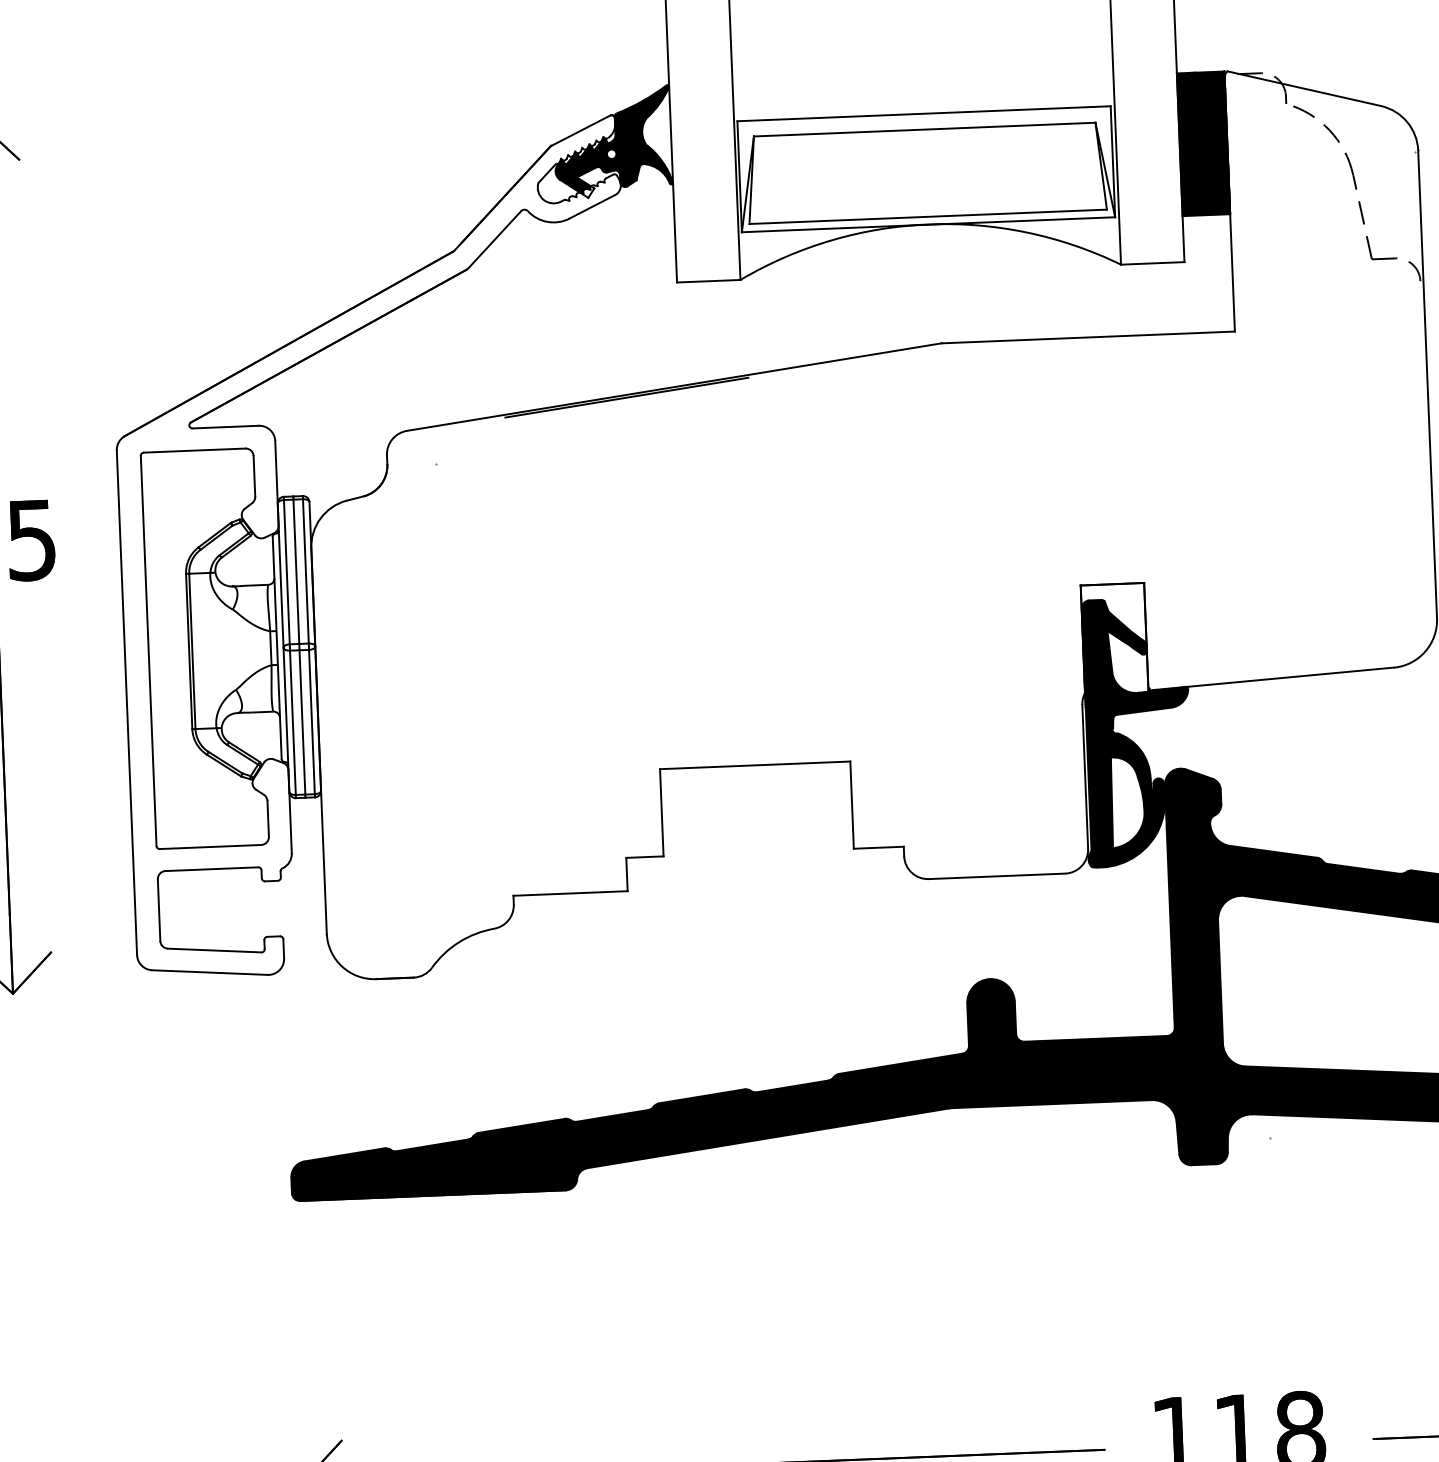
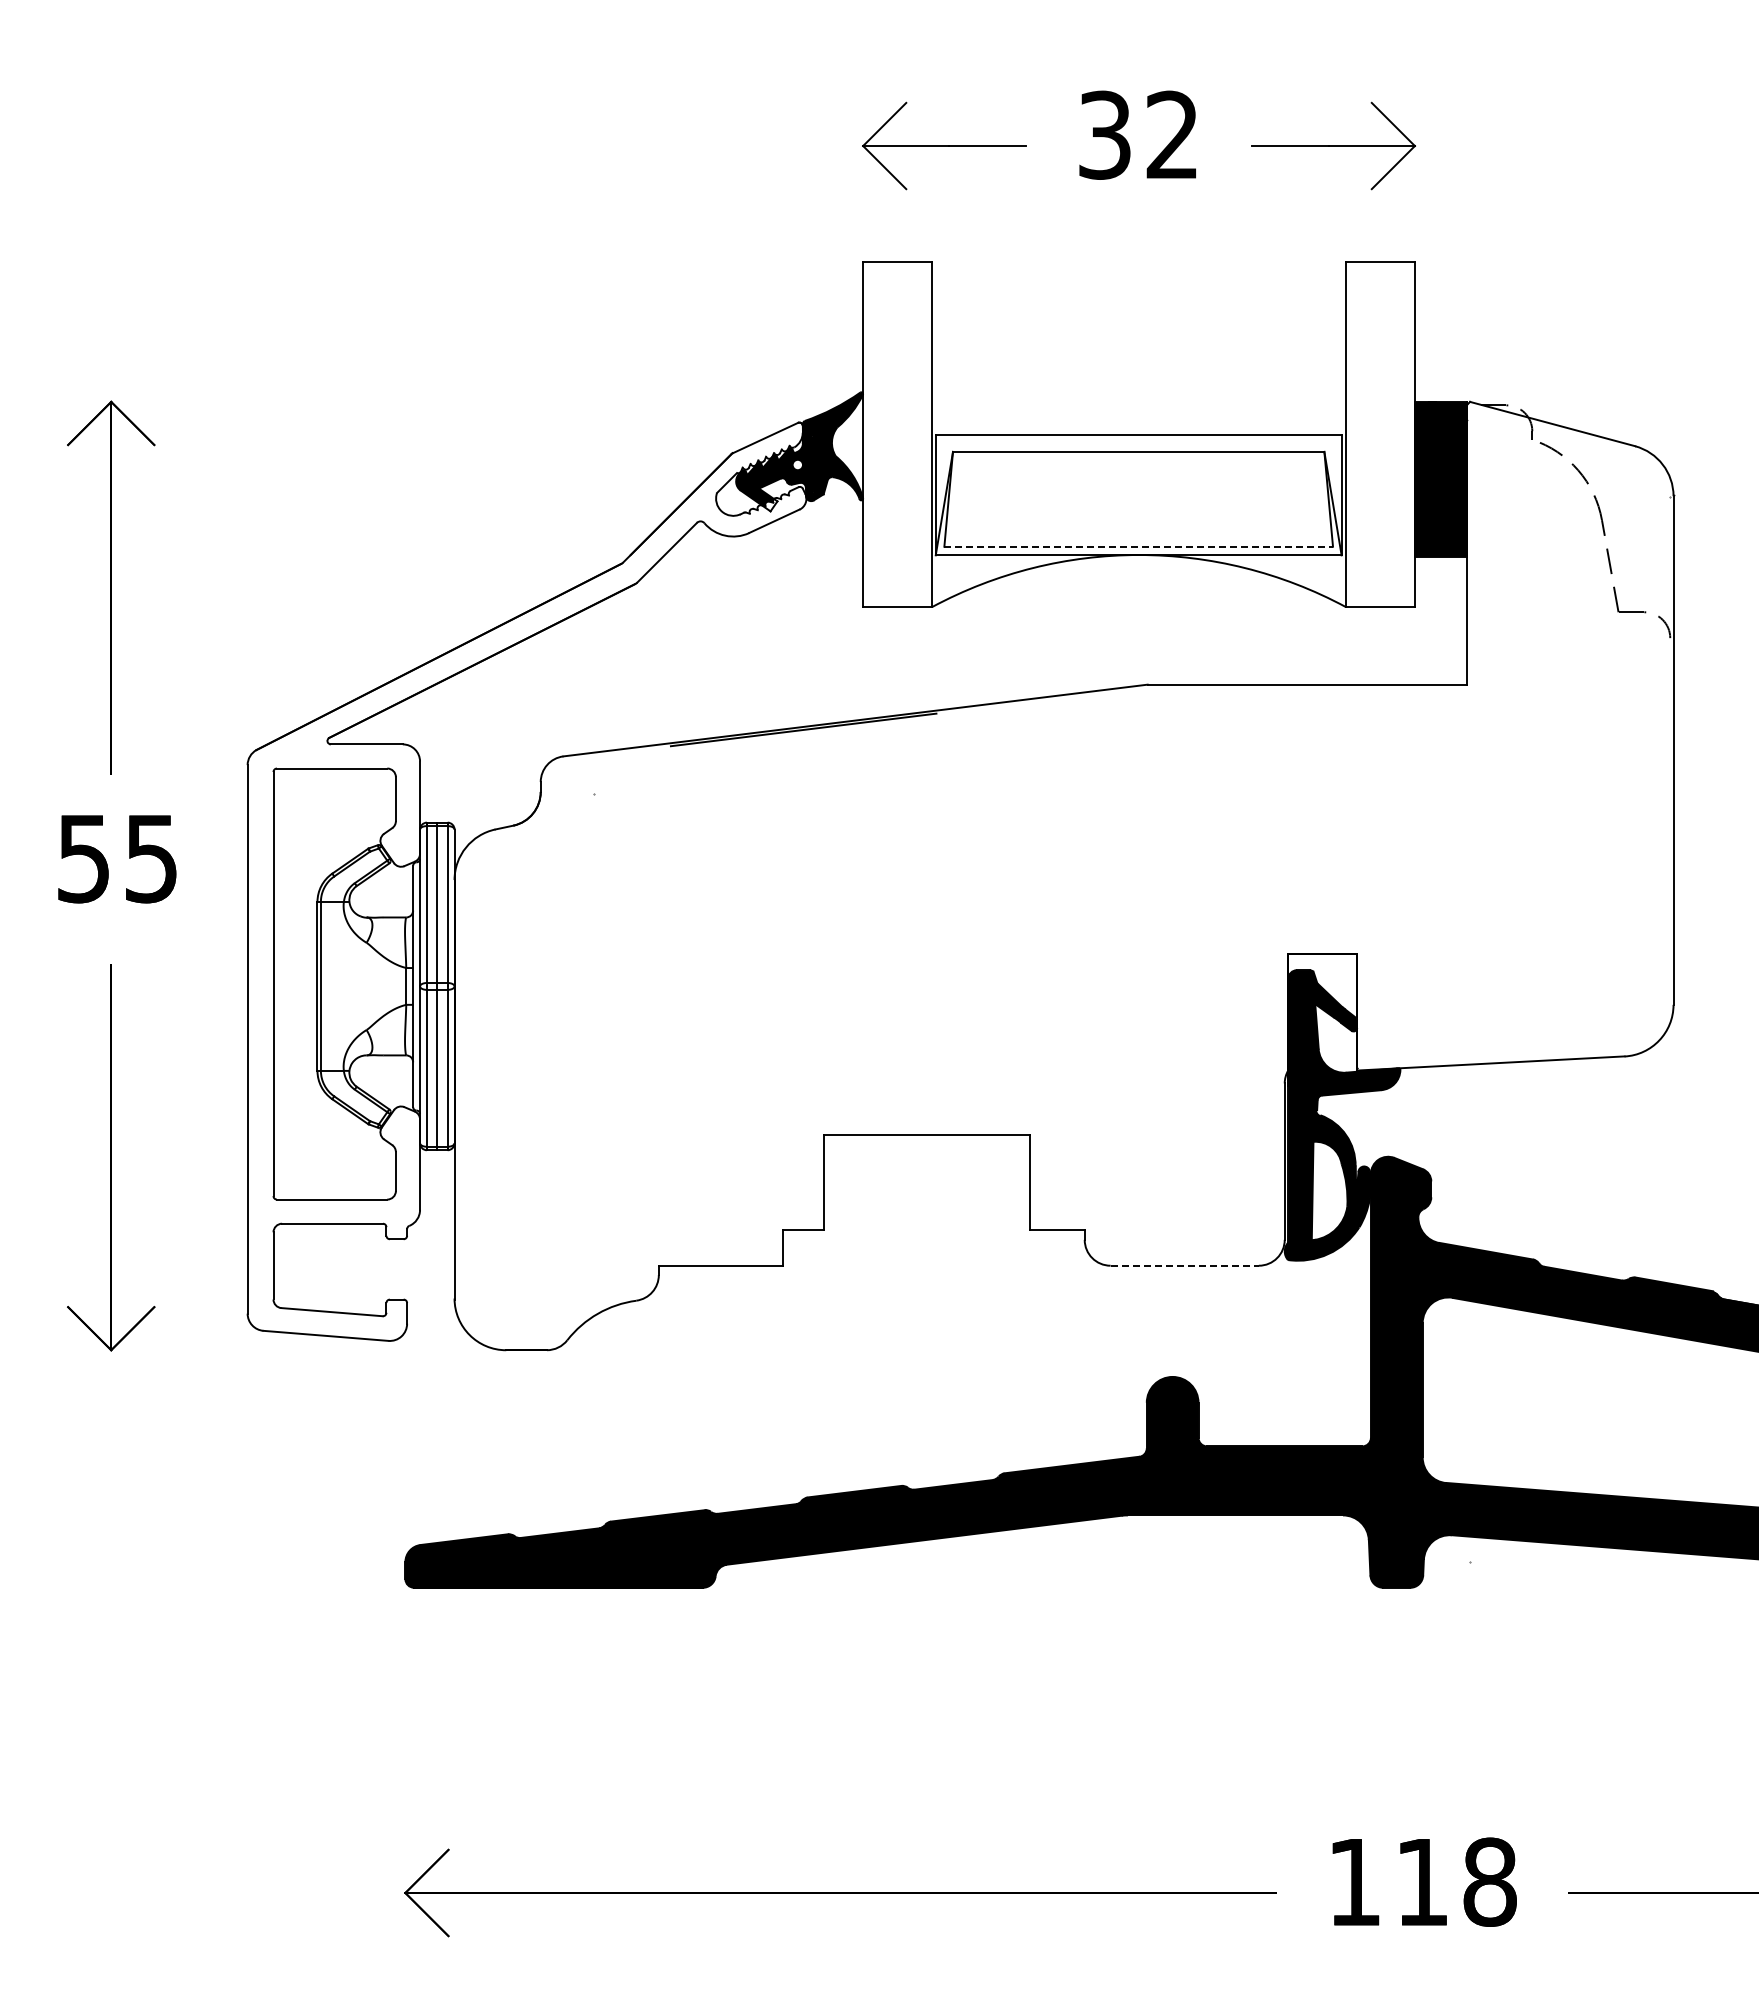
line: (928, 216) -> (1139, 546), solid -> dashed
line: (997, 876) -> (1185, 1265), solid -> dashed

